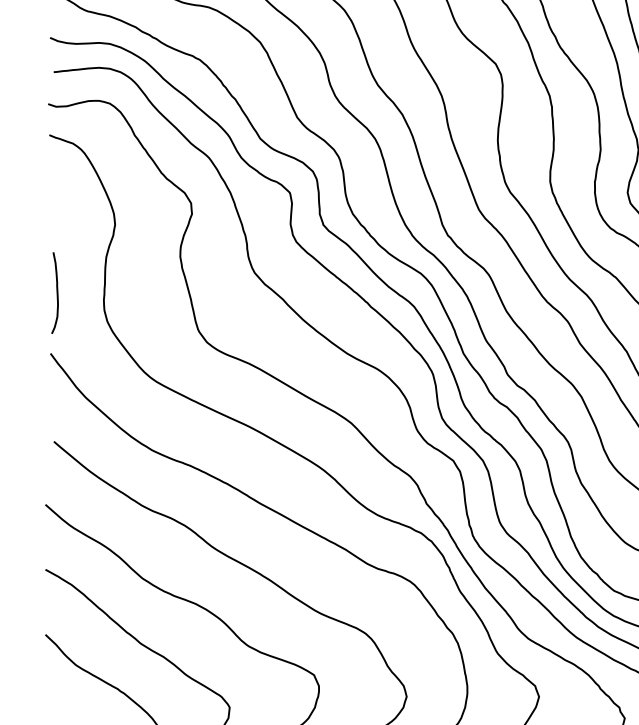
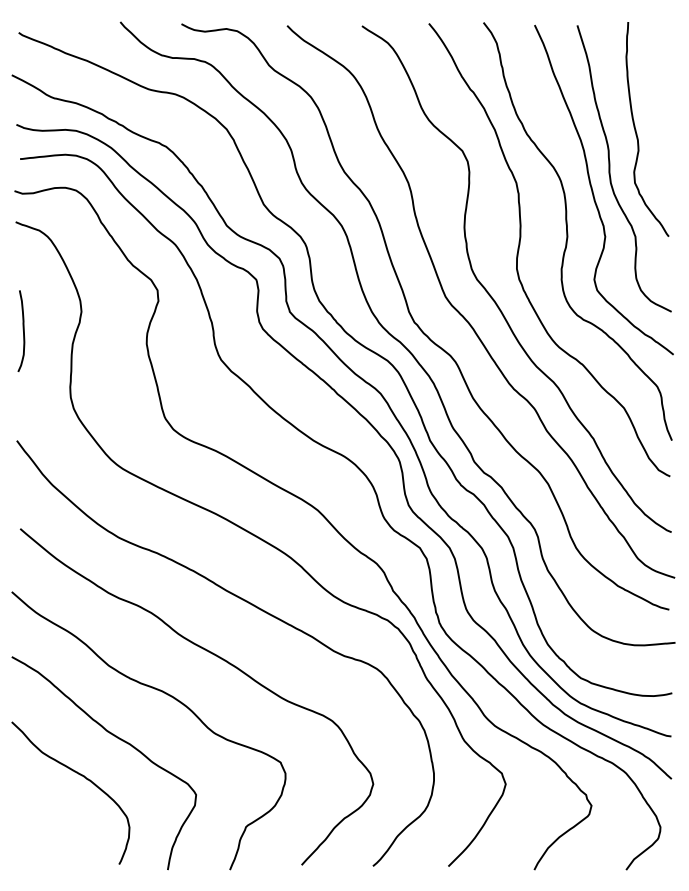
curve: (56, 291) -> (22, 329), moved

